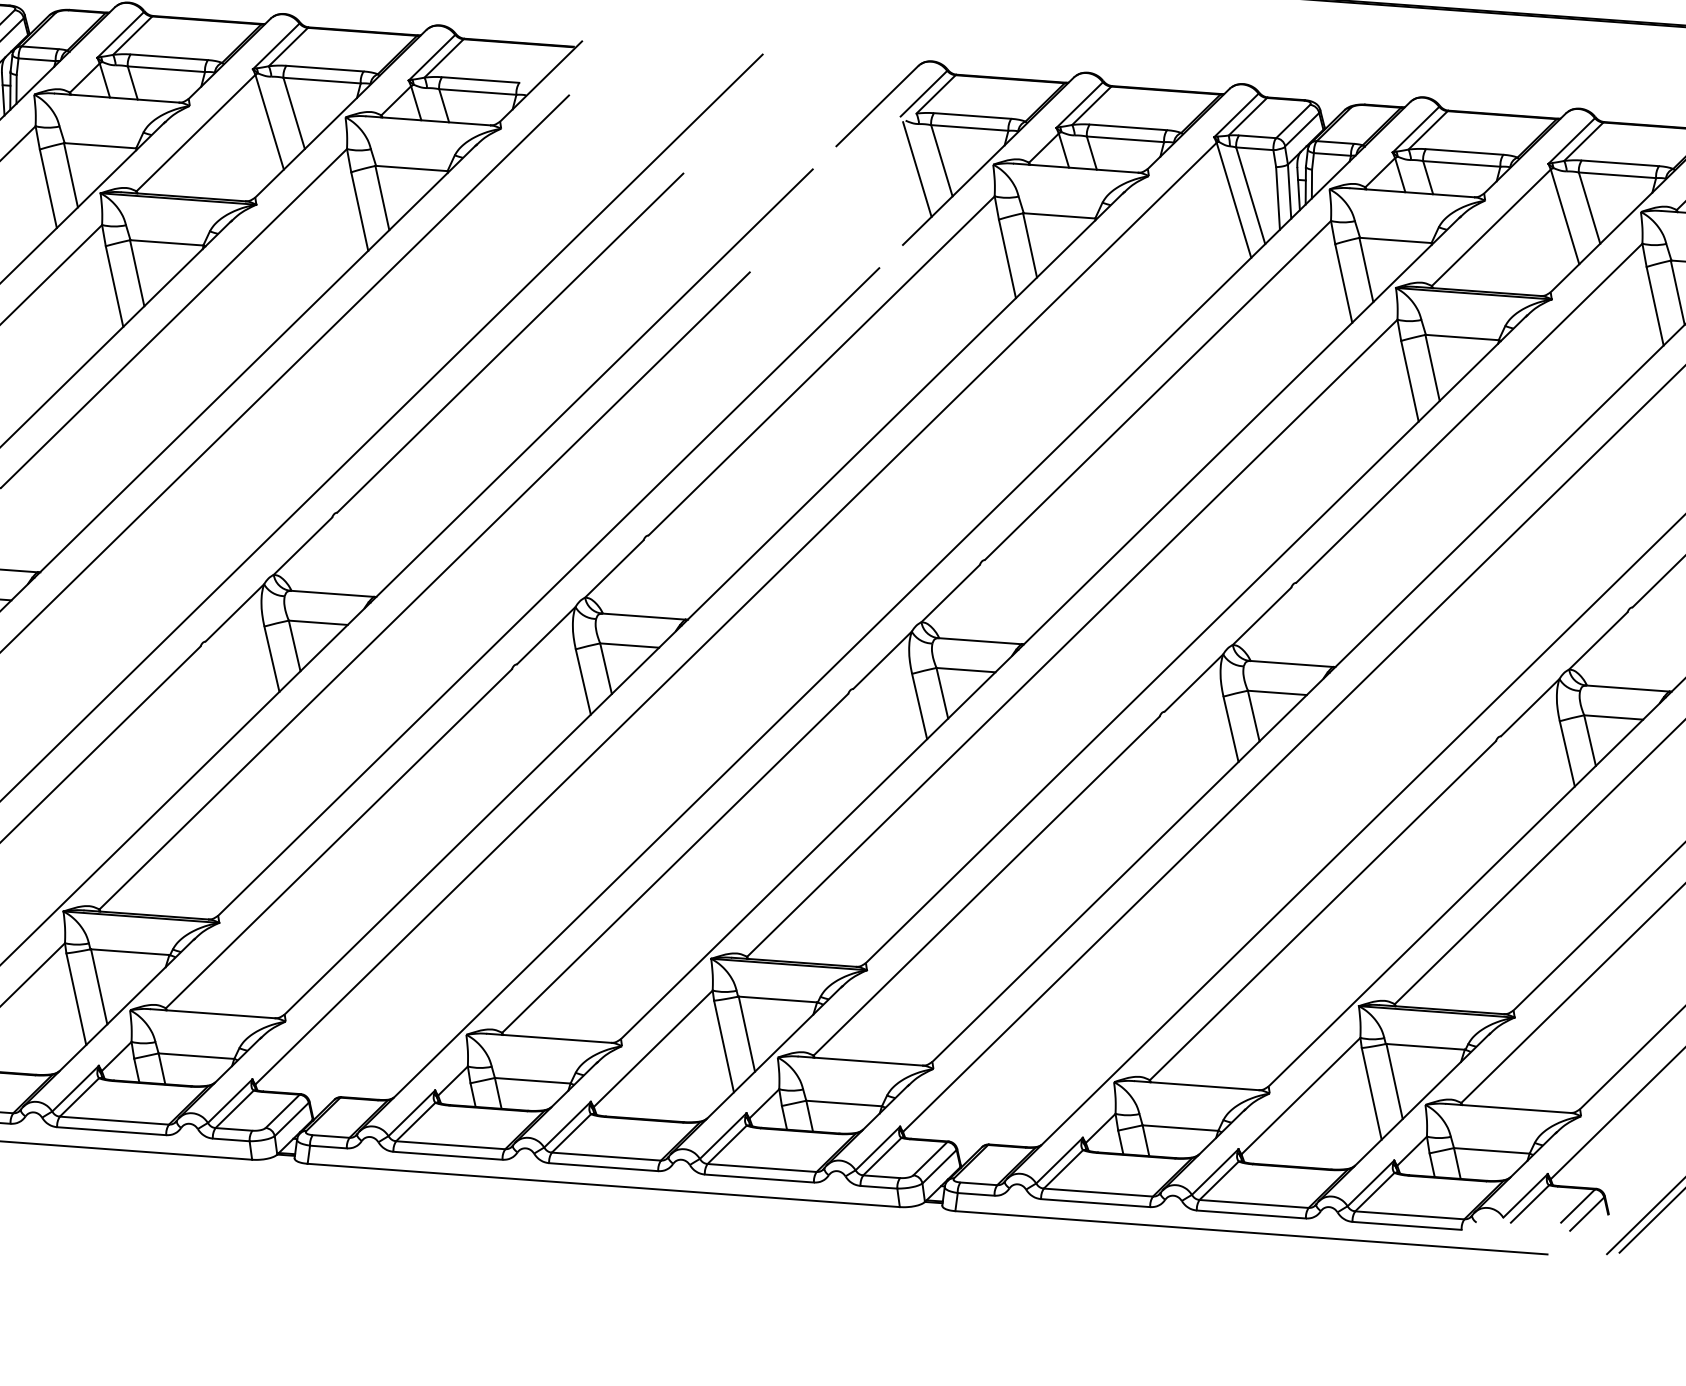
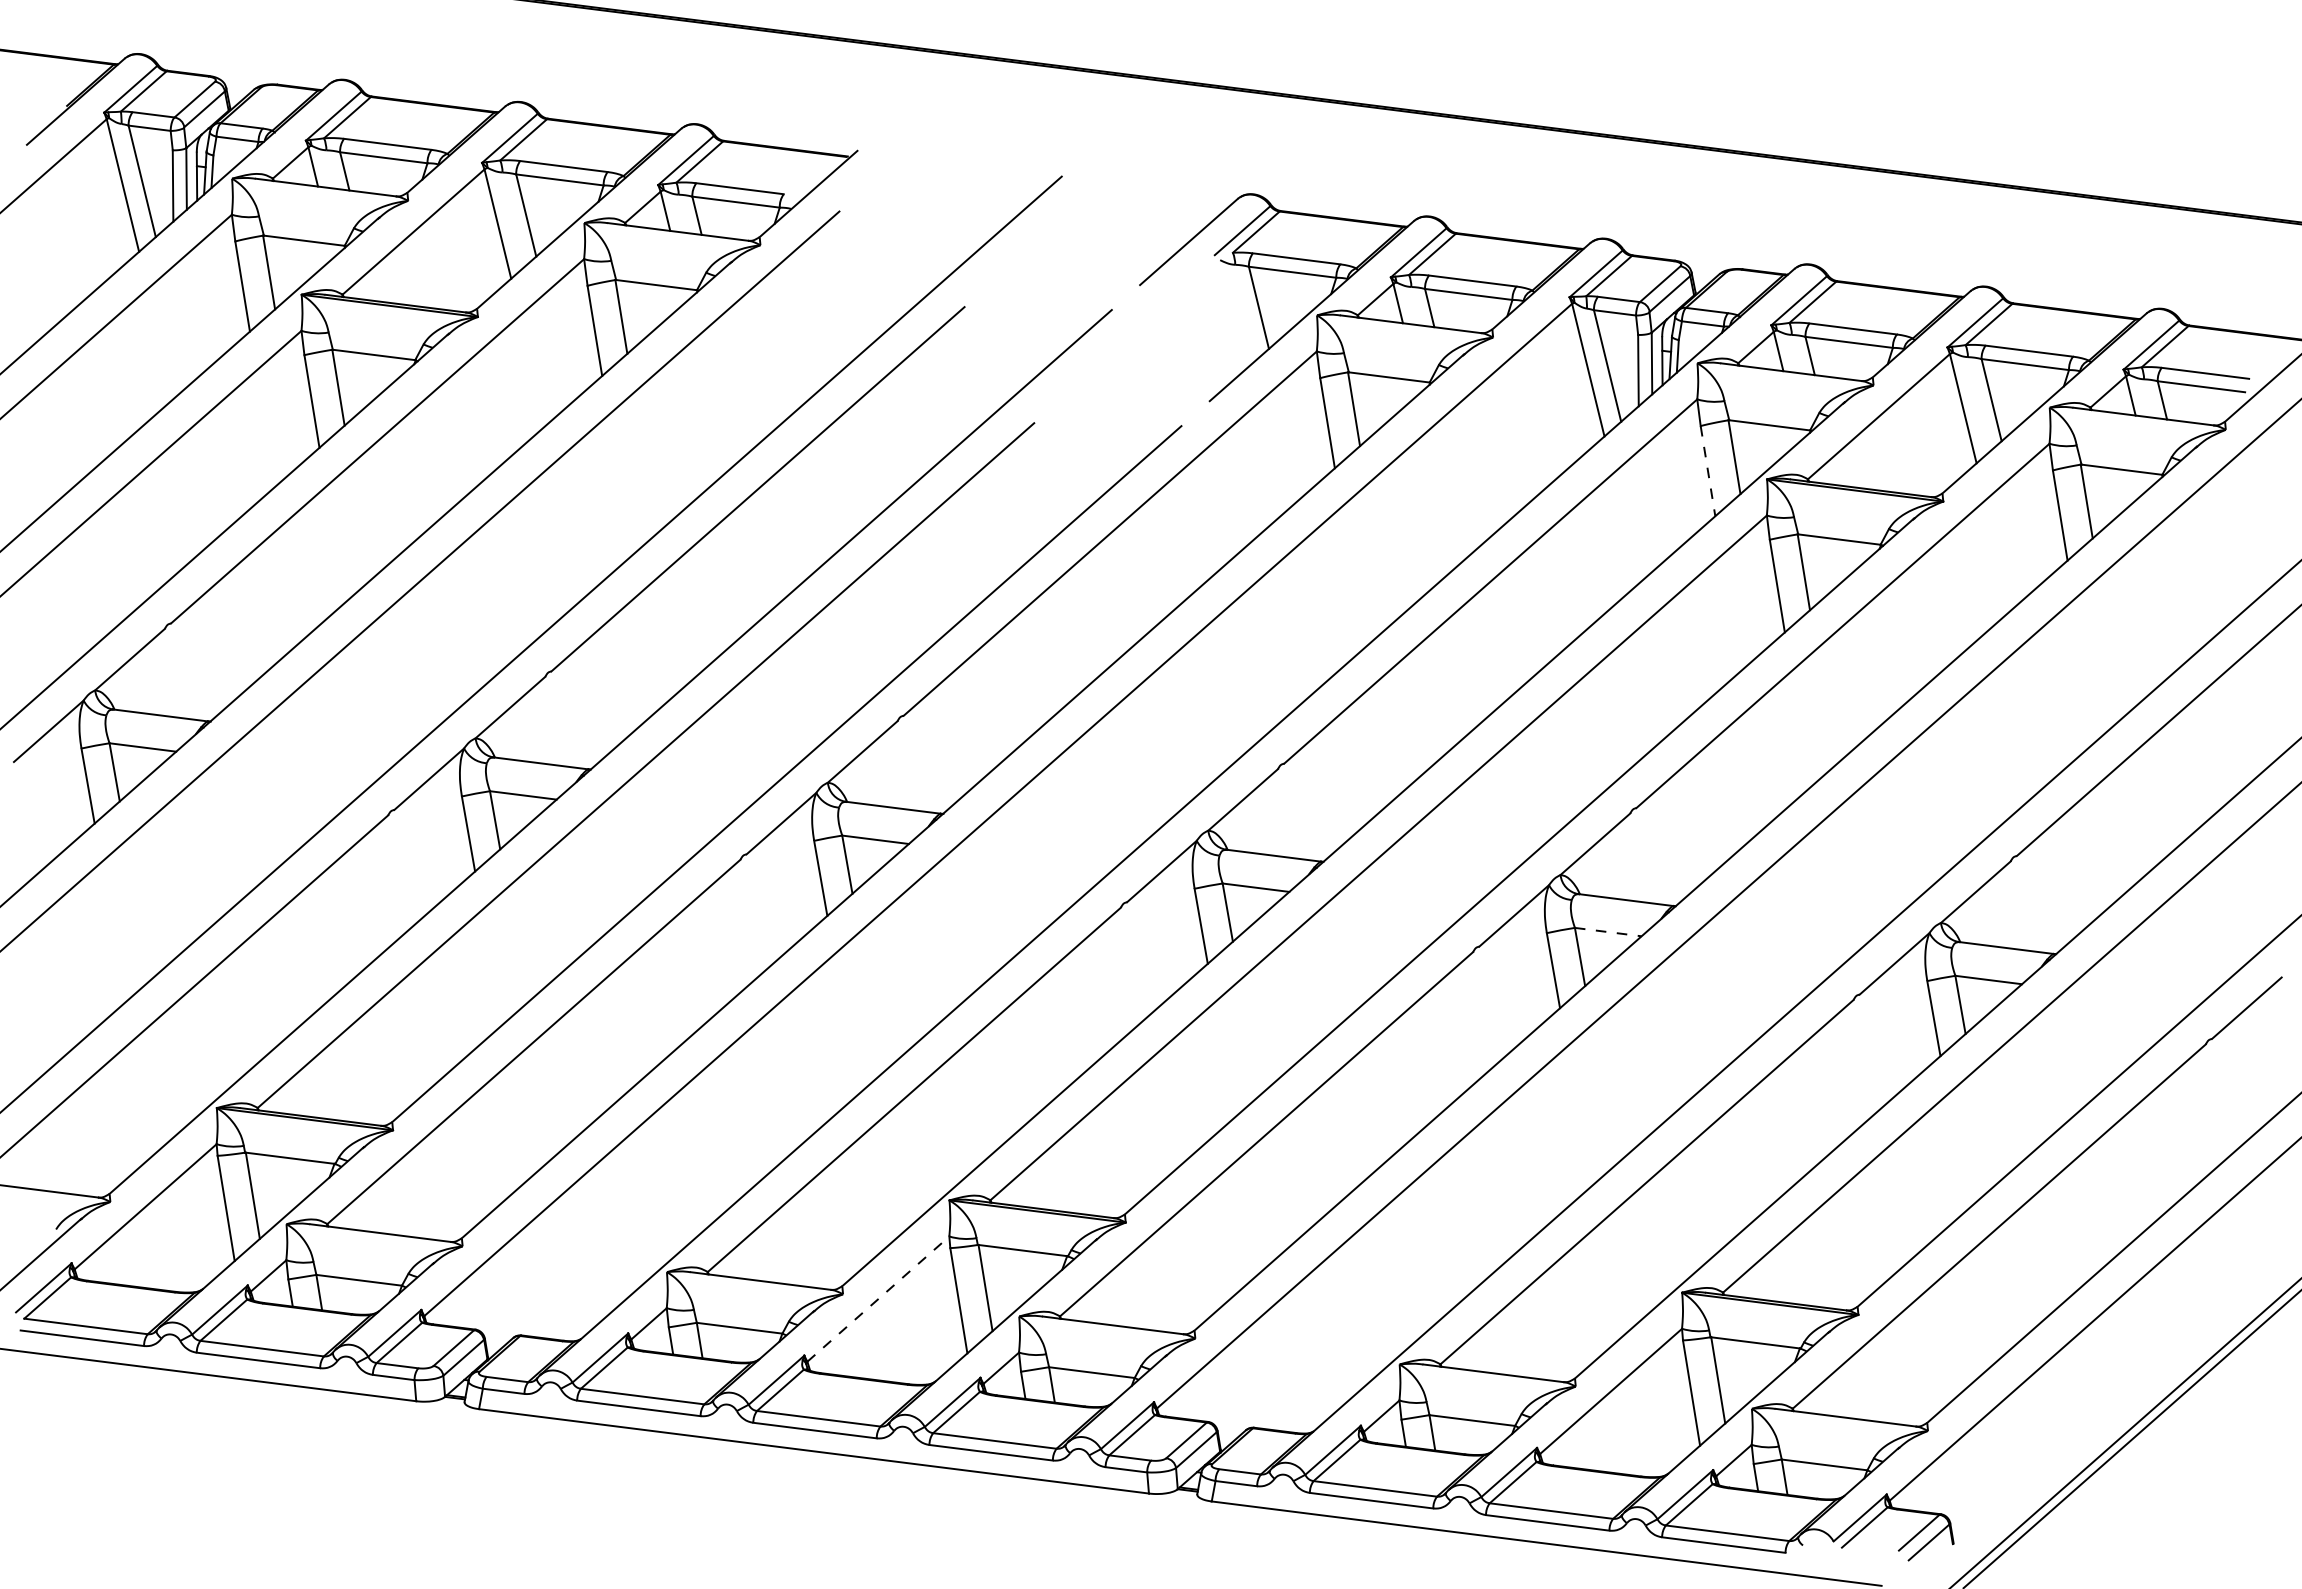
line: (917, 169) -> (1230, 316), removed
line: (1344, 283) -> (1708, 471), solid -> dashed
line: (1277, 693) -> (1608, 932), solid -> dashed
line: (653, 1049) -> (878, 1299), solid -> dashed

